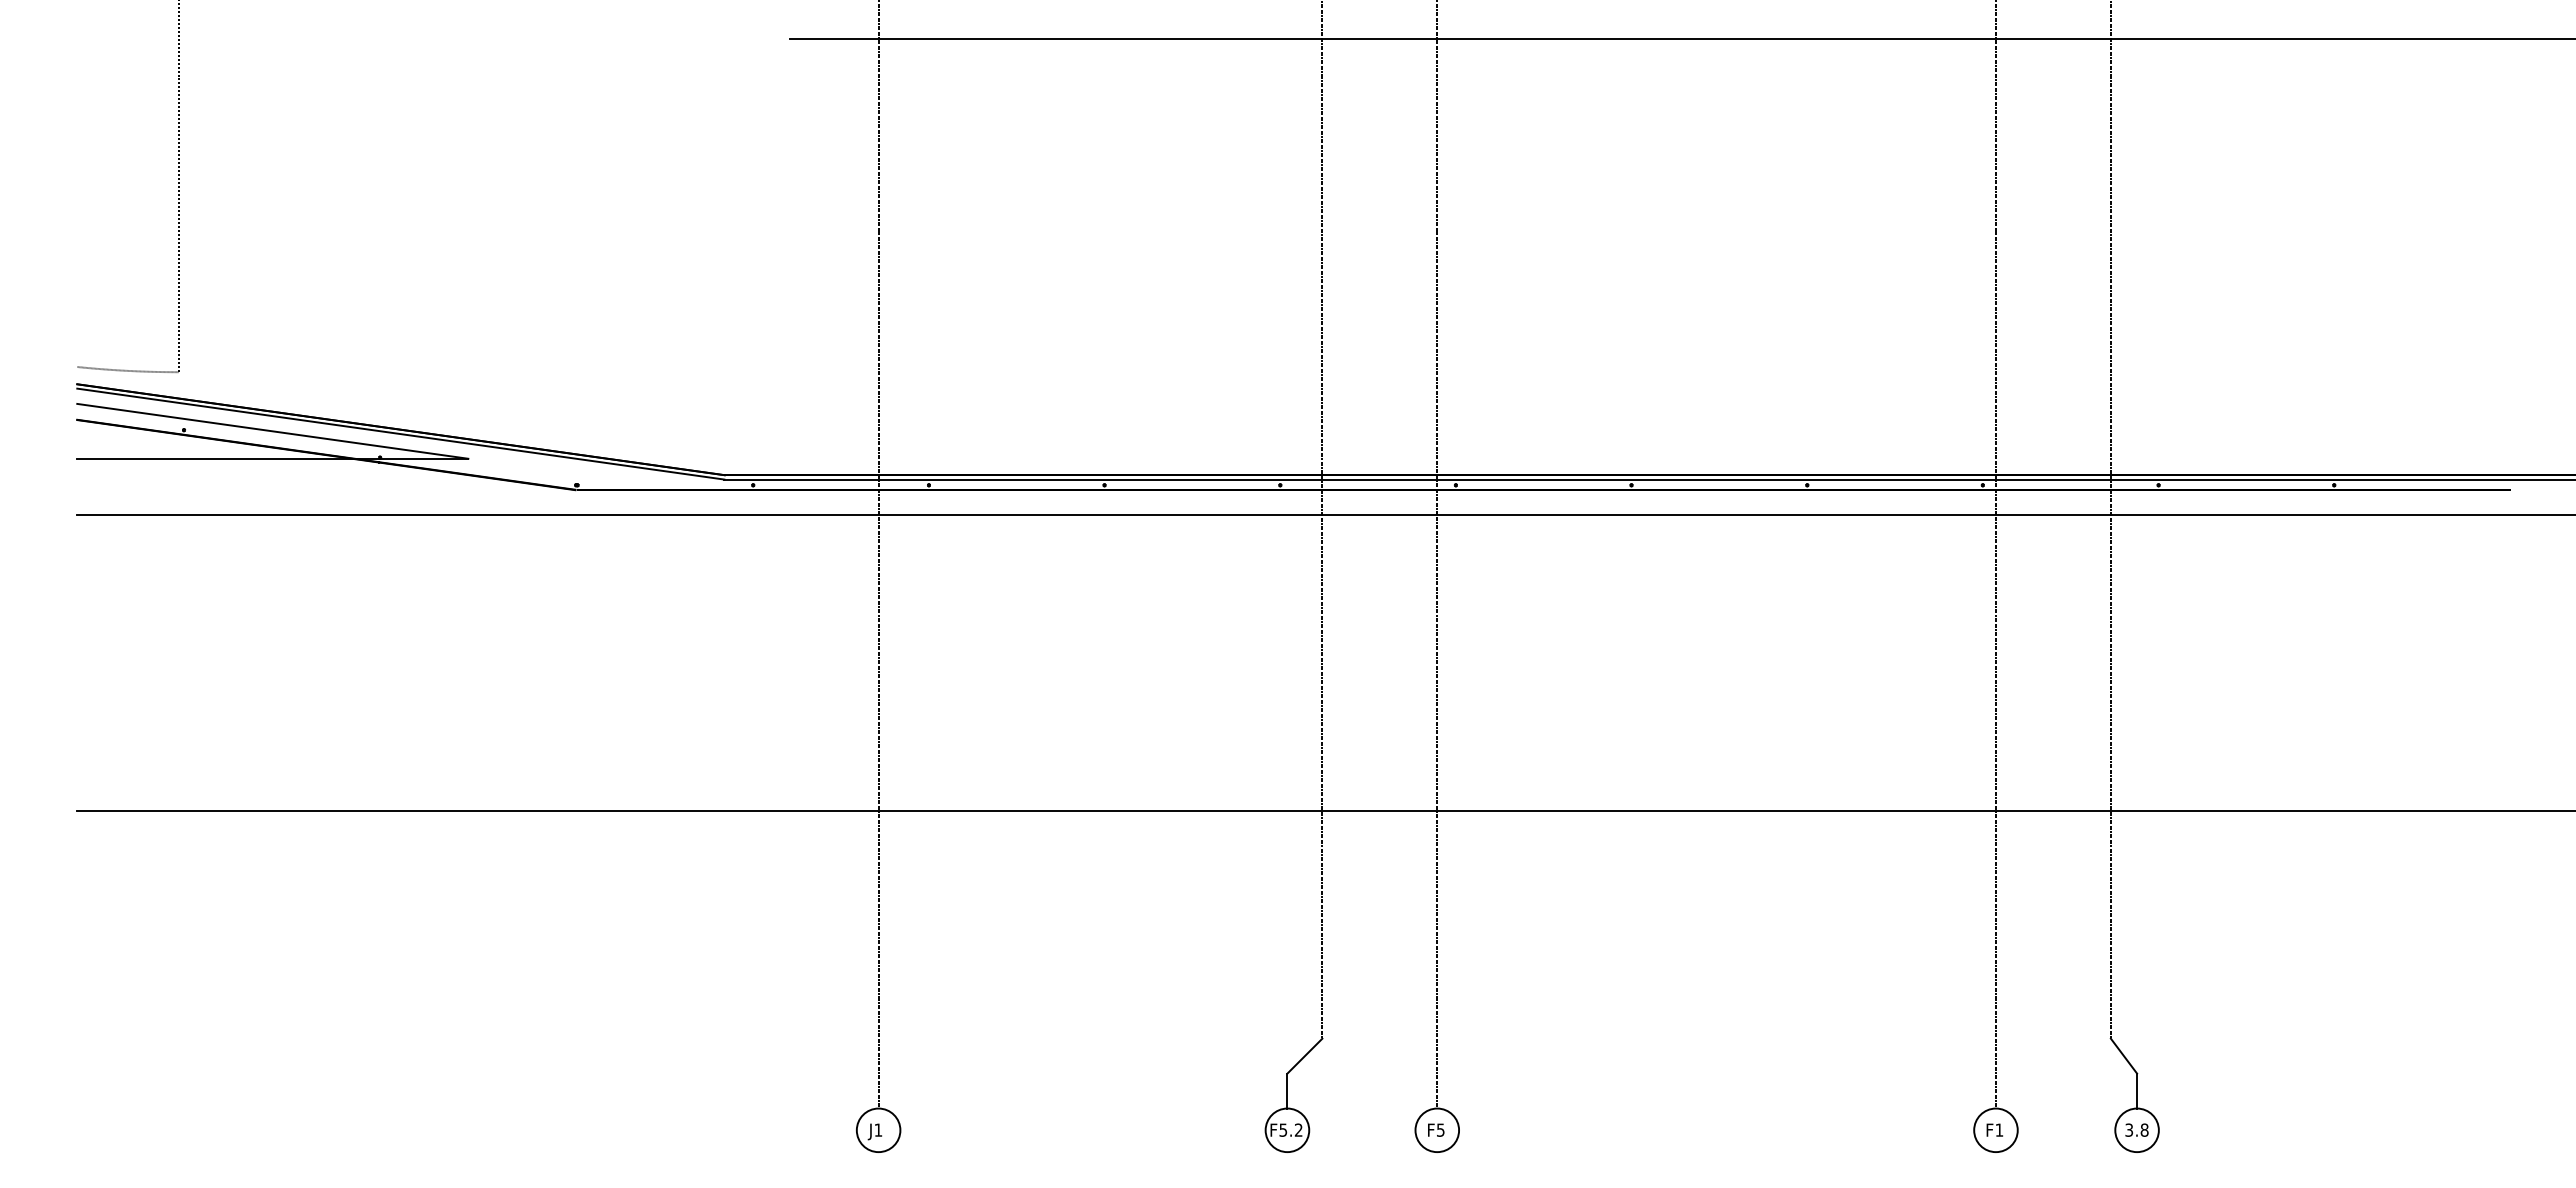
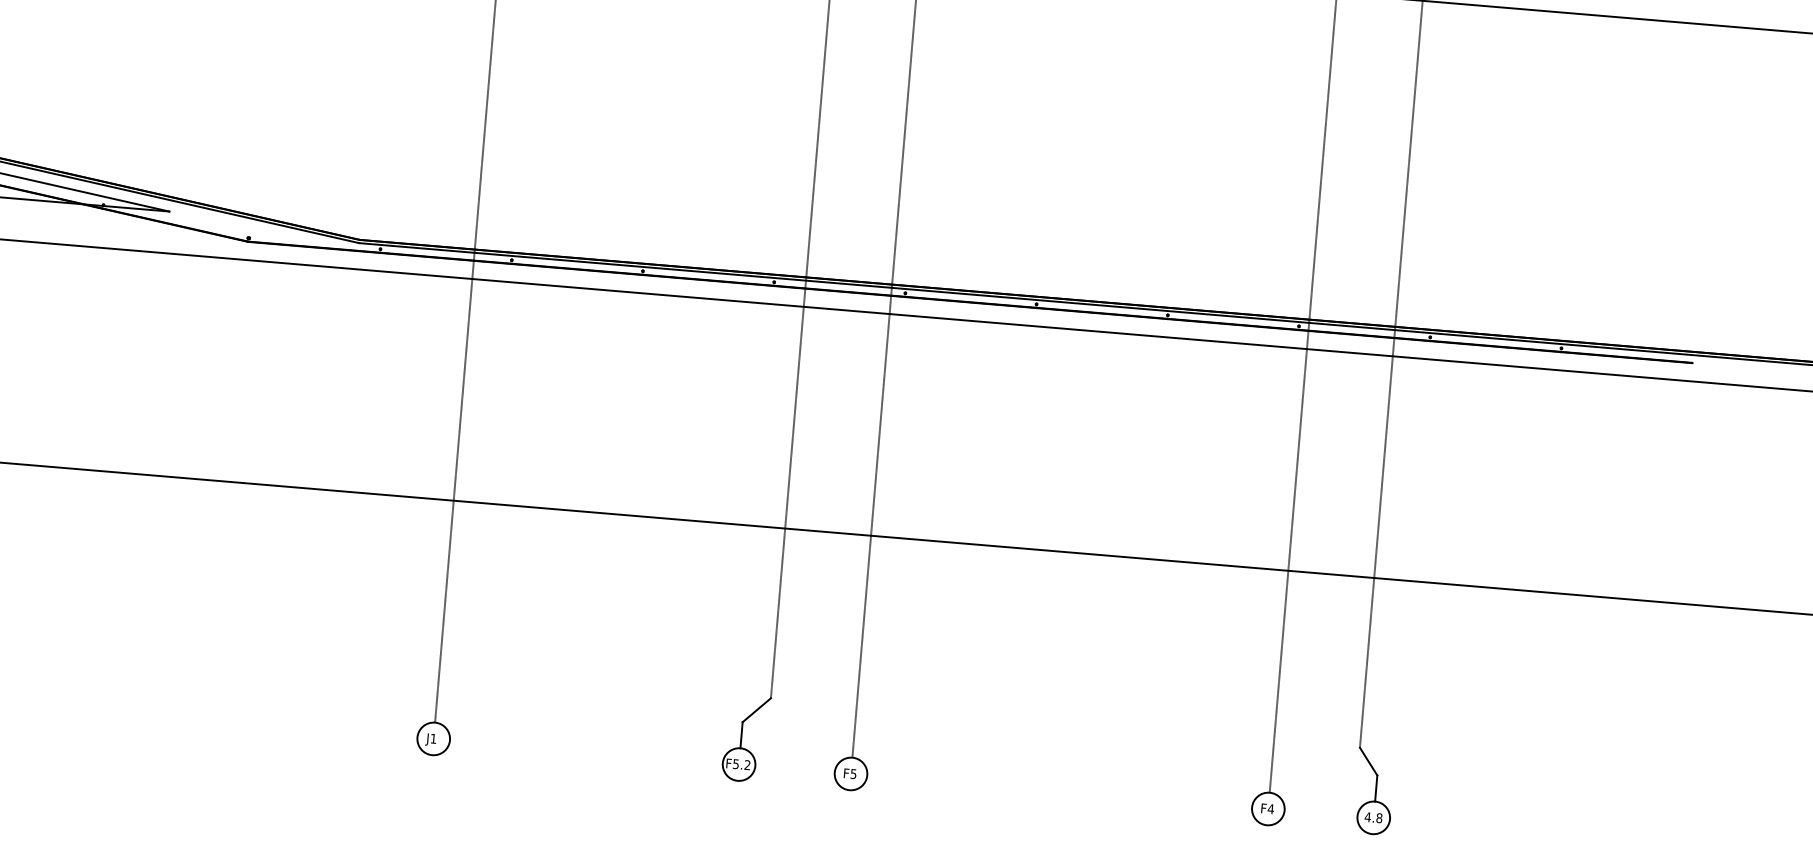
text: (1999, 1129) -> (1271, 808), F1 -> F4
text: (2129, 1129) -> (1368, 816), 3.8 -> 4.8

